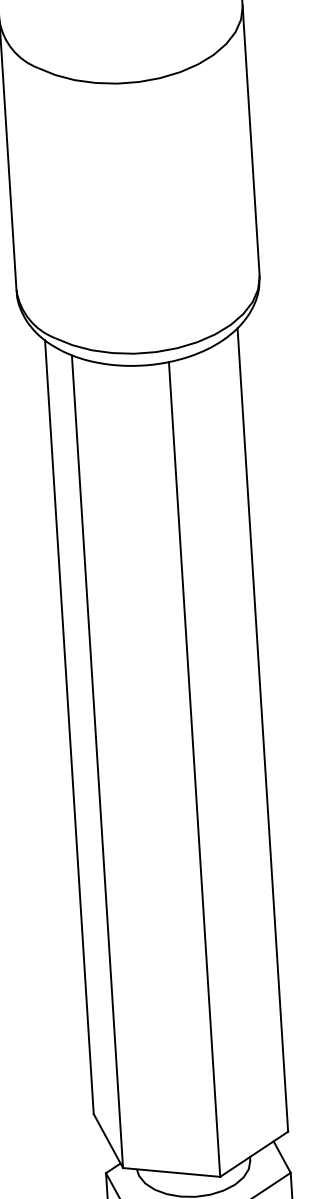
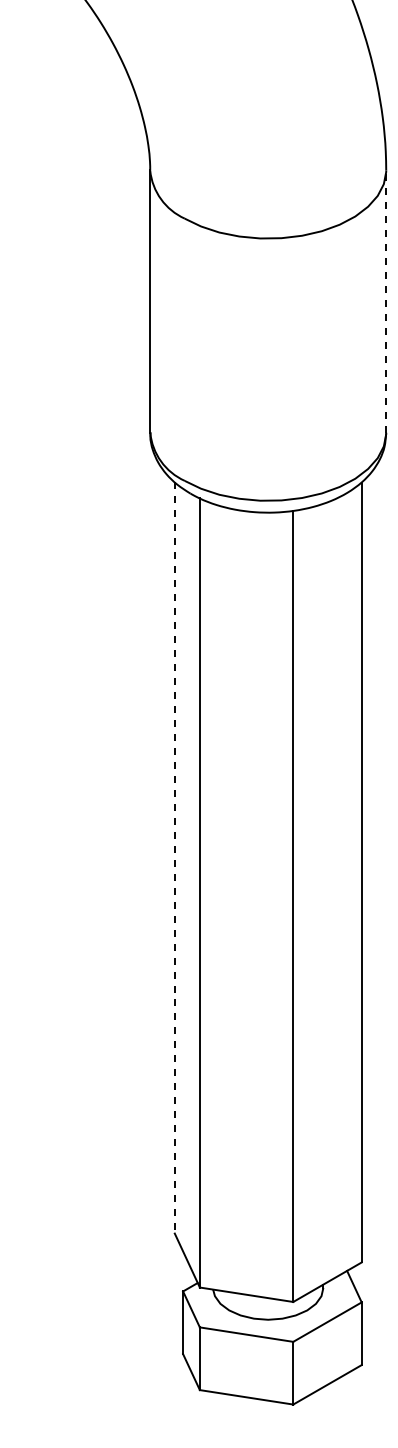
line: (251, 140) -> (386, 301), solid -> dashed
line: (69, 726) -> (174, 857), solid -> dashed

